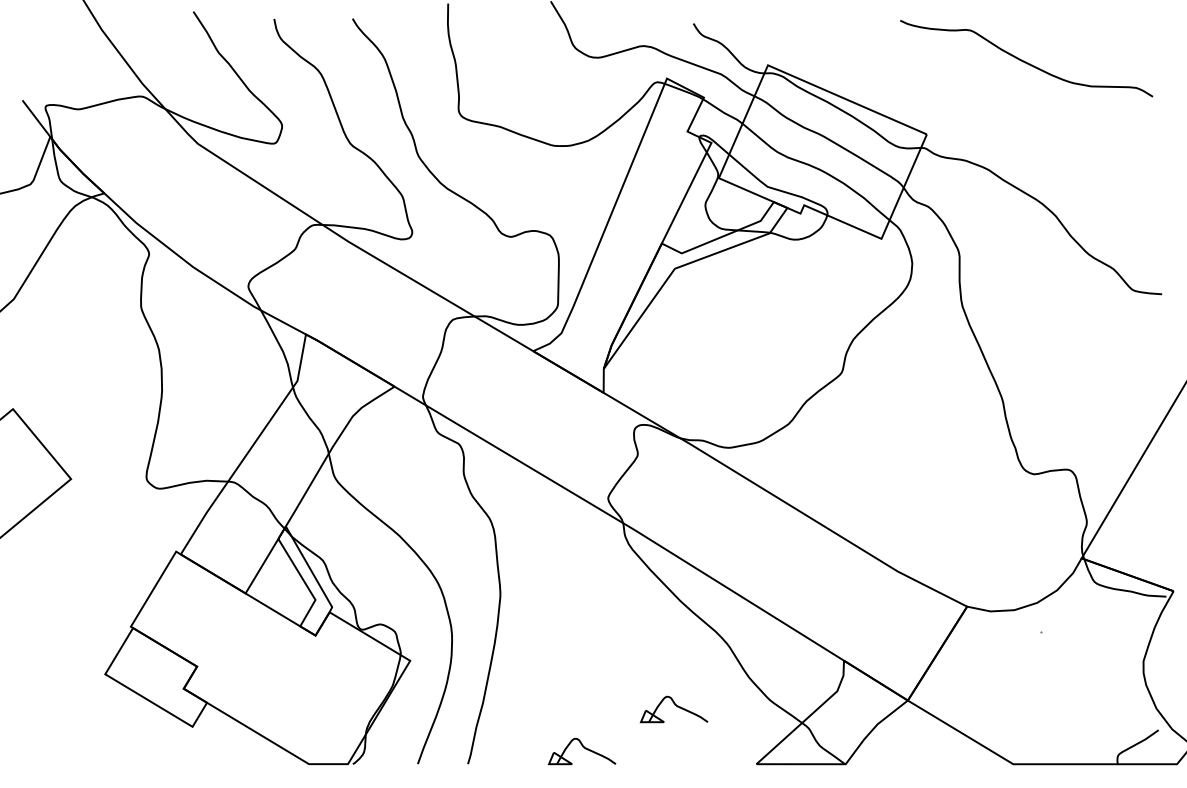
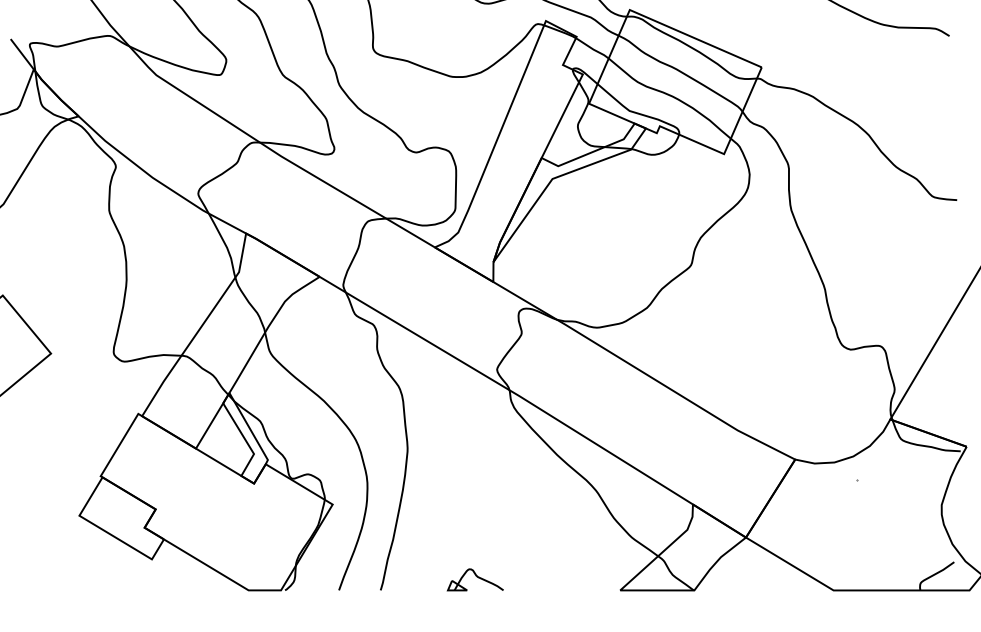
part: (673, 709) -> (551, 544), removed

